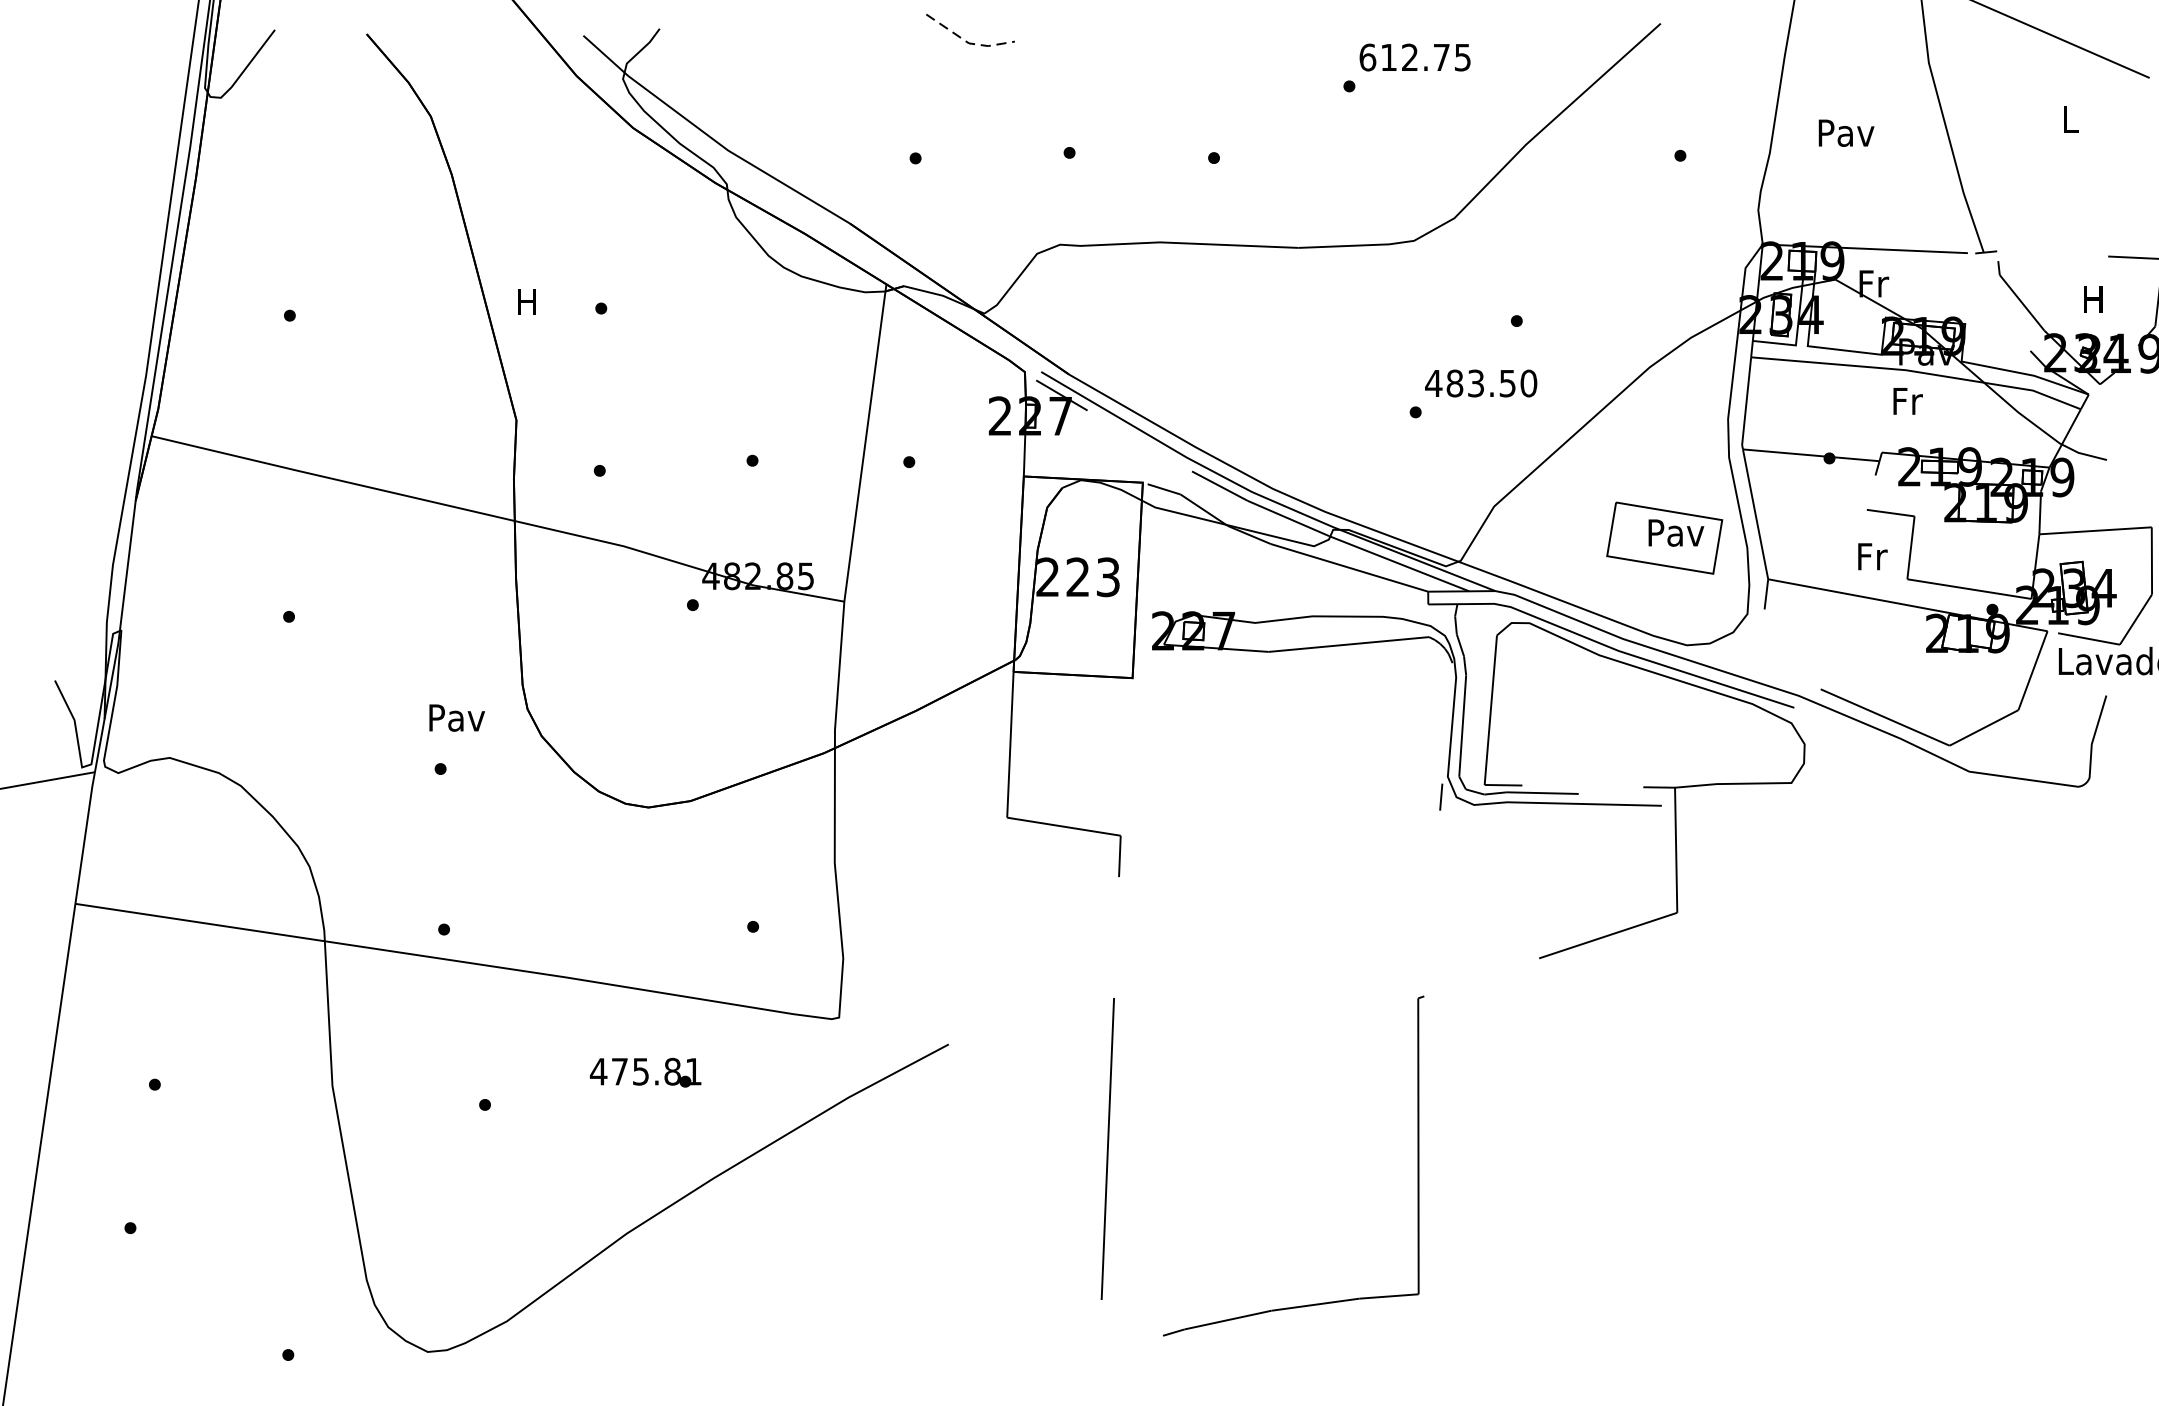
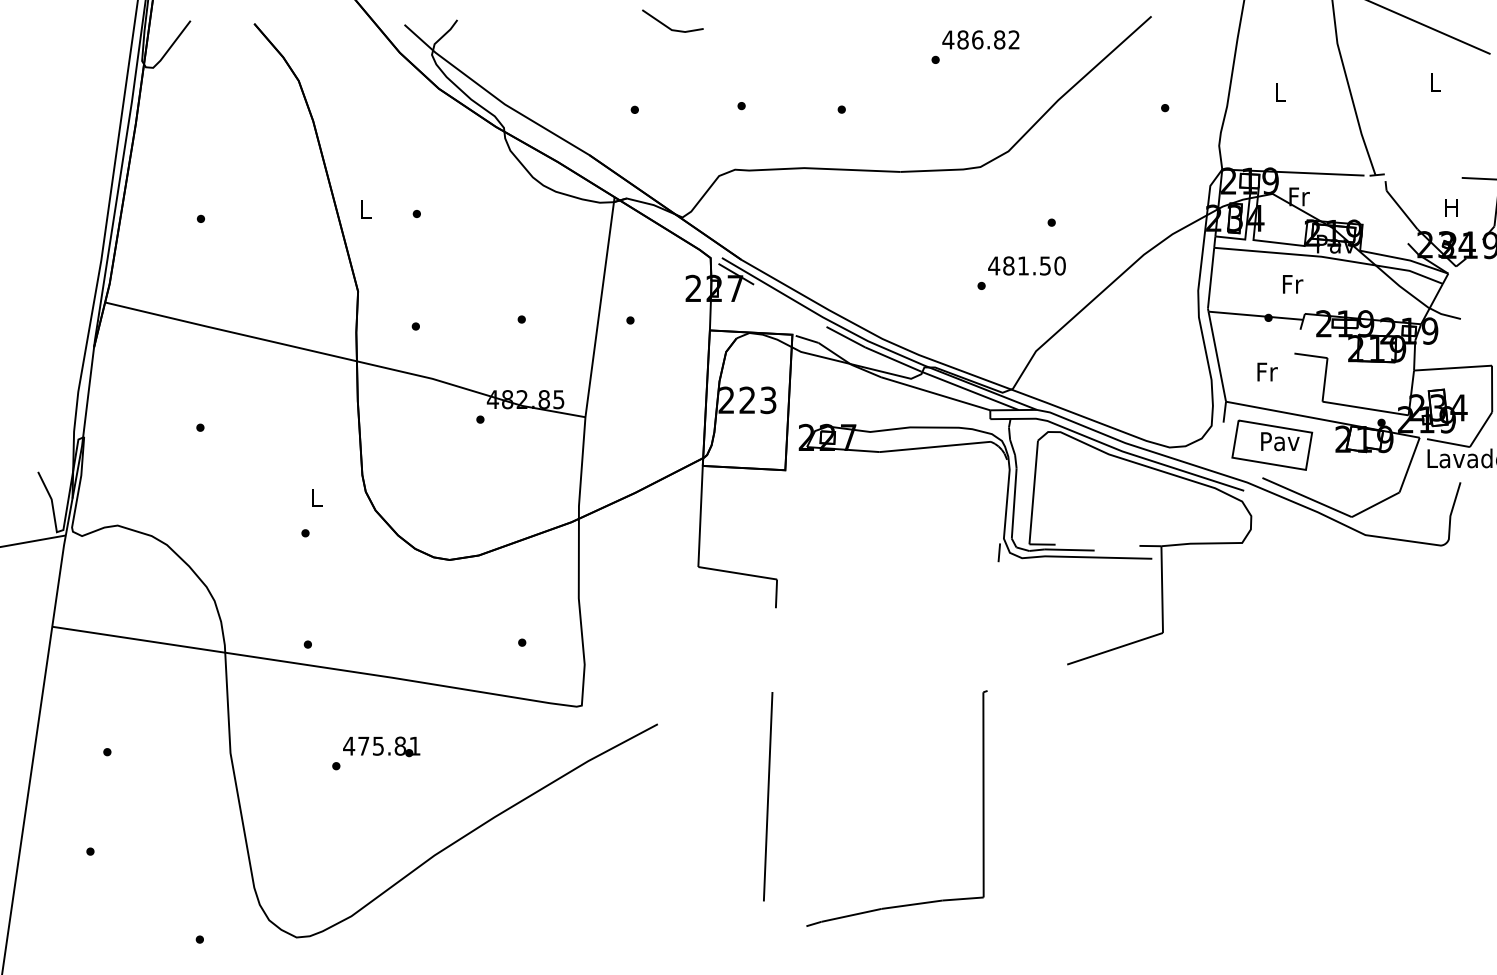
line: (968, 43) -> (671, 30), dashed -> solid
text: (1414, 56) -> (980, 39), 612.75 -> 486.82
text: (1846, 133) -> (1280, 92), Pav -> L
text: (527, 302) -> (365, 209), H -> L
text: (1476, 382) -> (1023, 265), 483.50 -> 481.50
text: (1908, 401) -> (1293, 284), moved
part: (1665, 537) -> (1272, 444), moved
text: (1872, 555) -> (1267, 371), moved
text: (456, 717) -> (316, 497), Pav -> L
text: (645, 1072) -> (381, 746), moved

